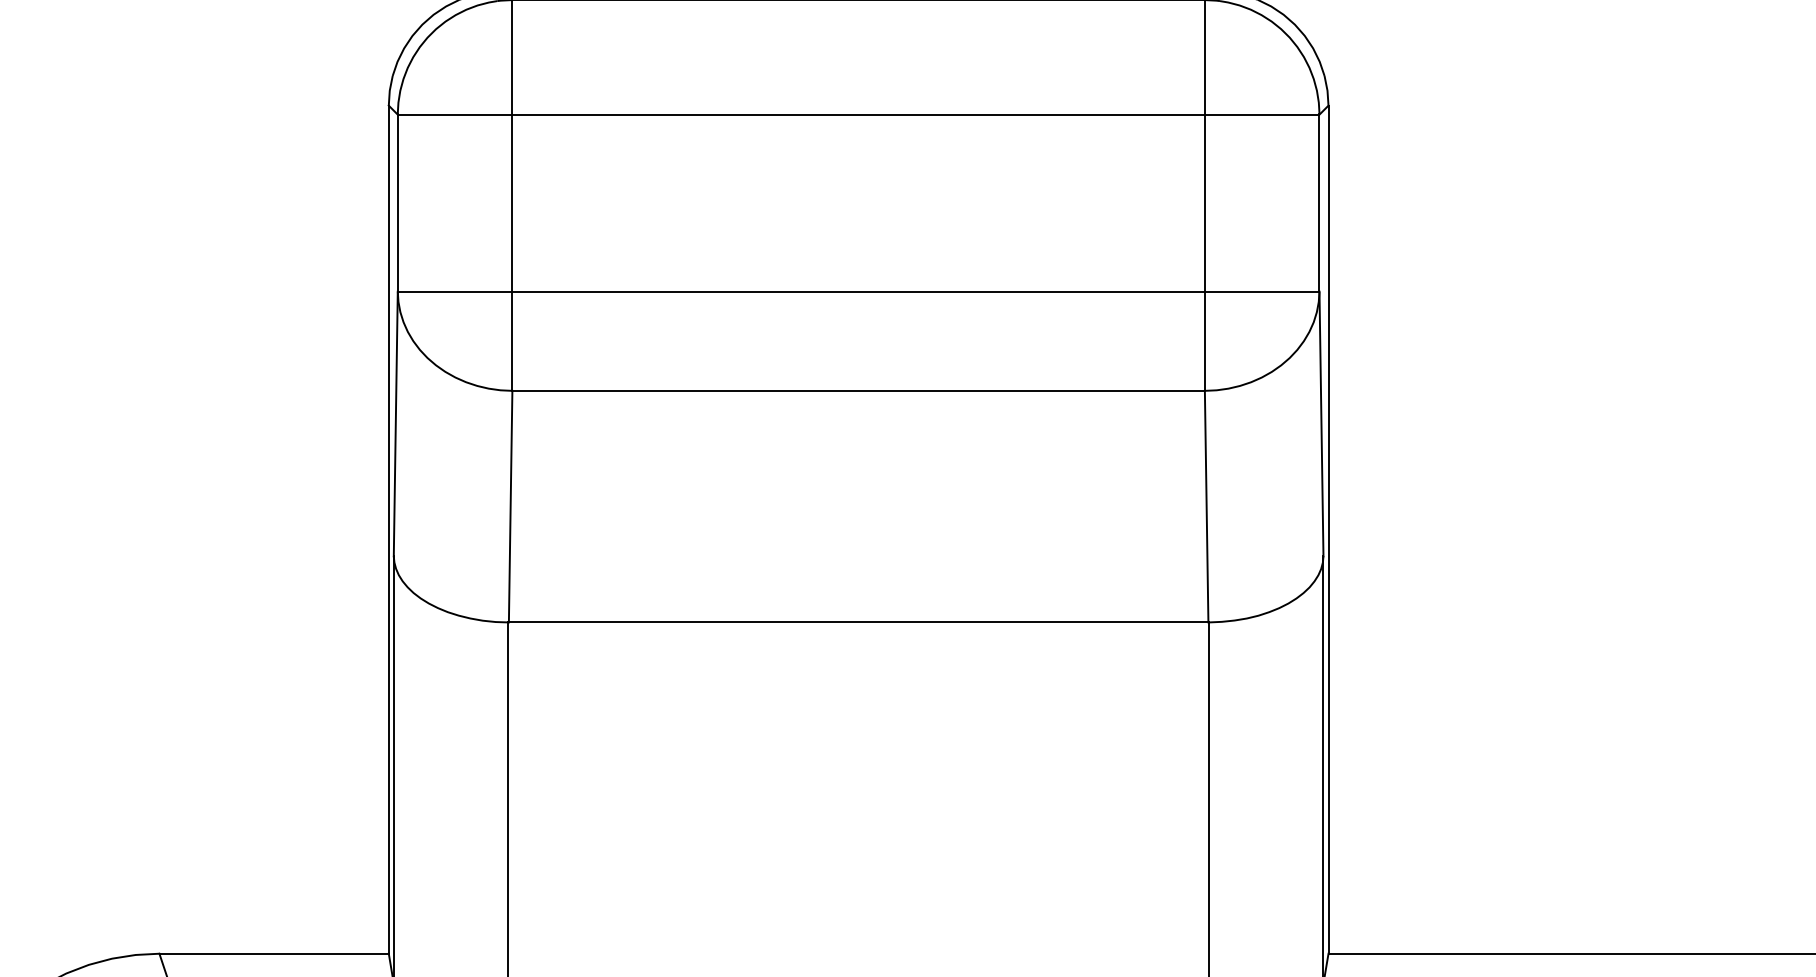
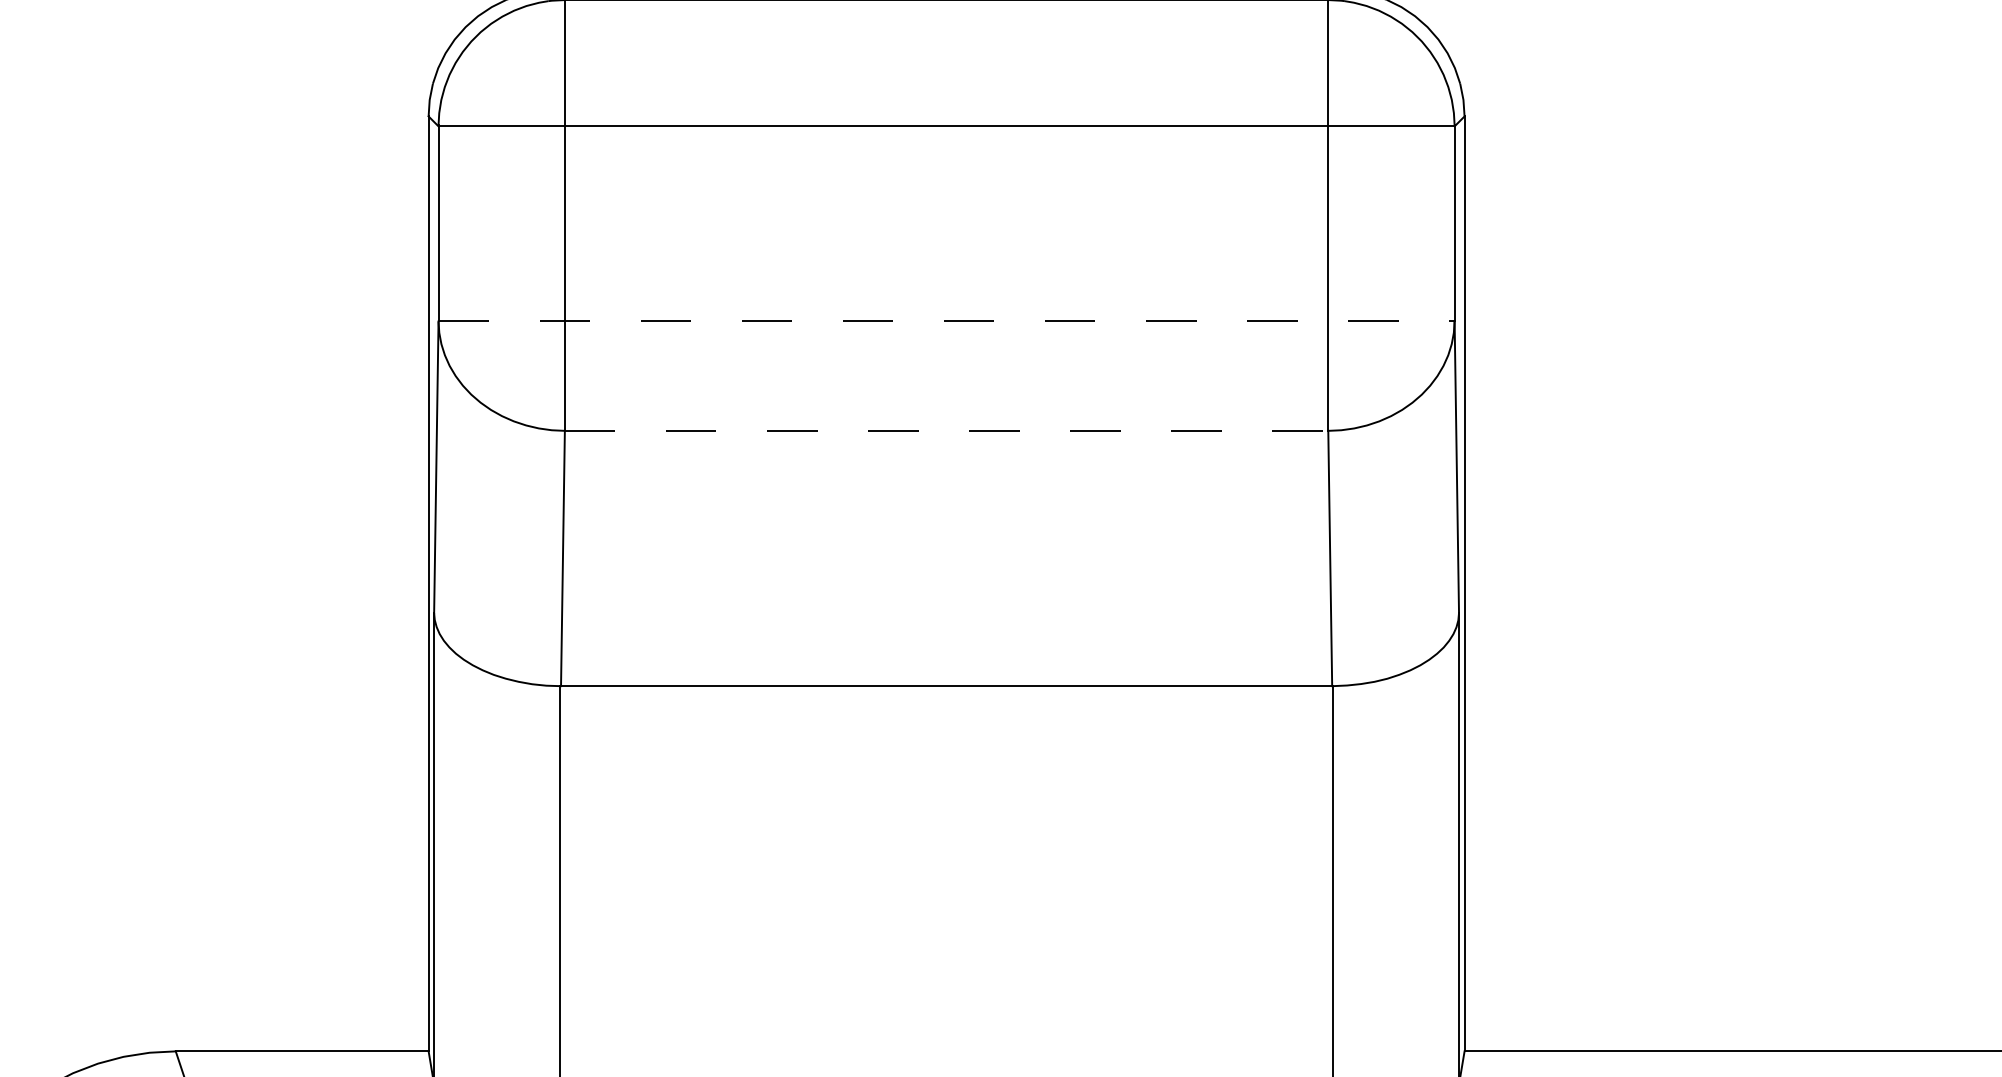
line: (859, 291) -> (947, 321), solid -> dashed
line: (858, 390) -> (946, 430), solid -> dashed

